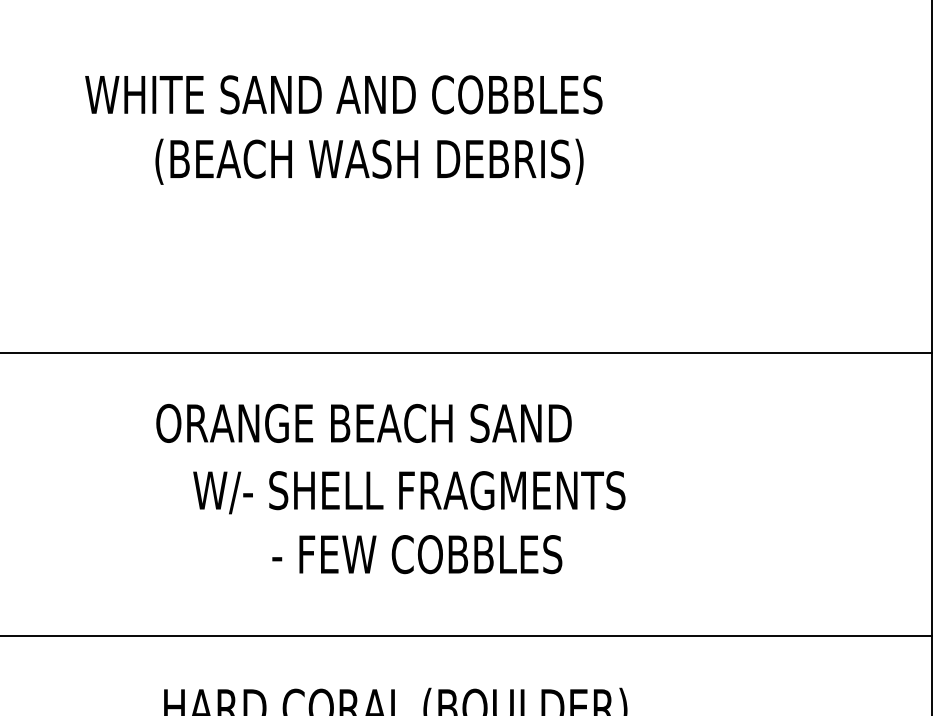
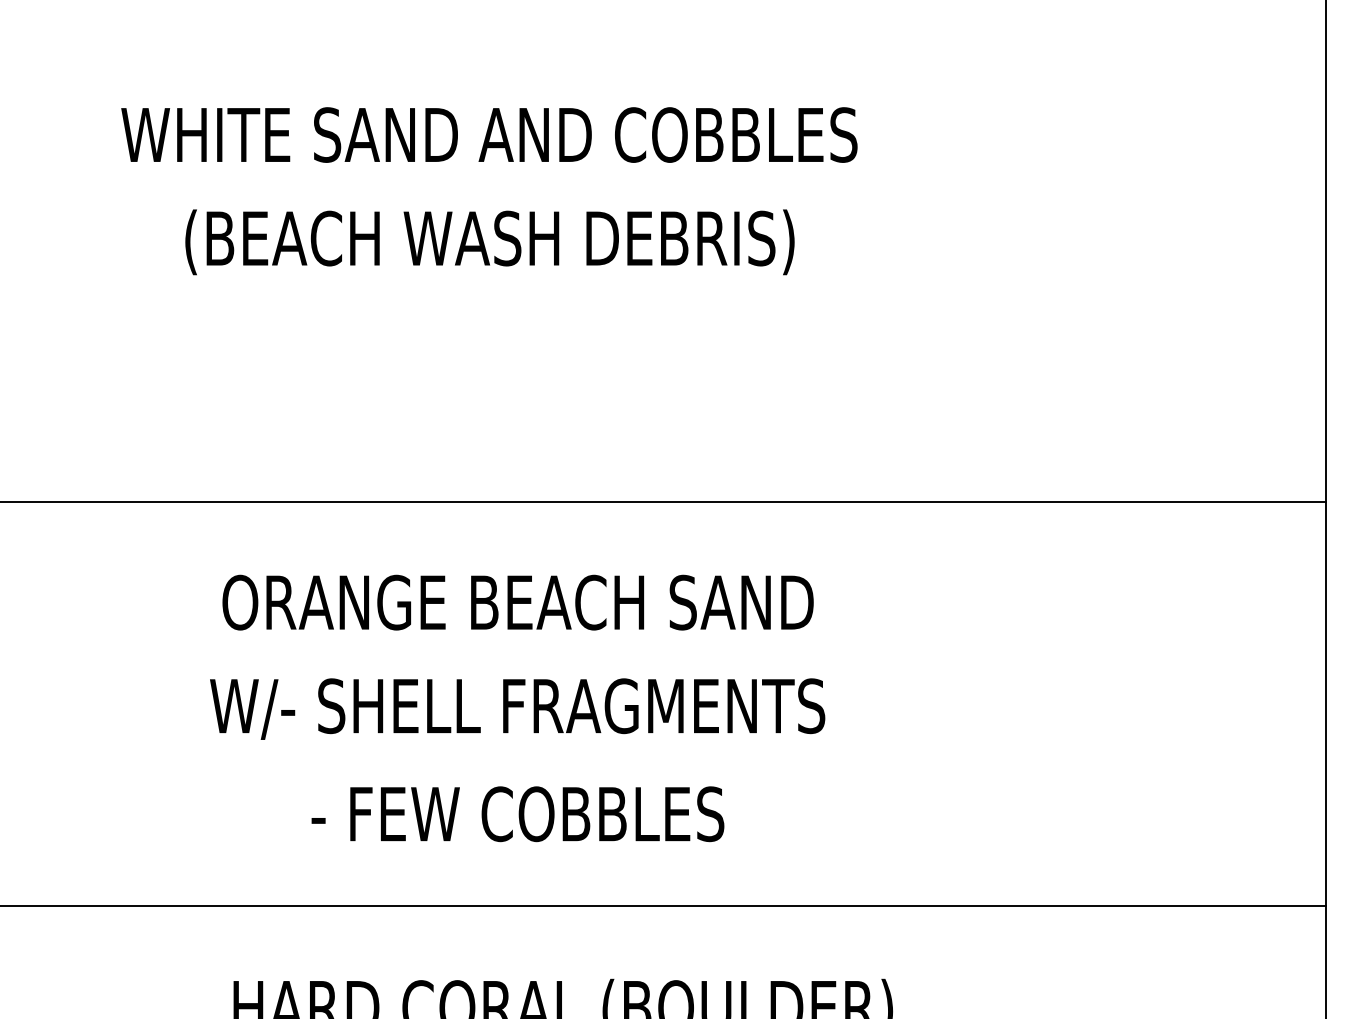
text: (369, 161) -> (489, 242), moved
text: (409, 492) -> (517, 708), moved
text: (416, 554) -> (517, 814), moved

